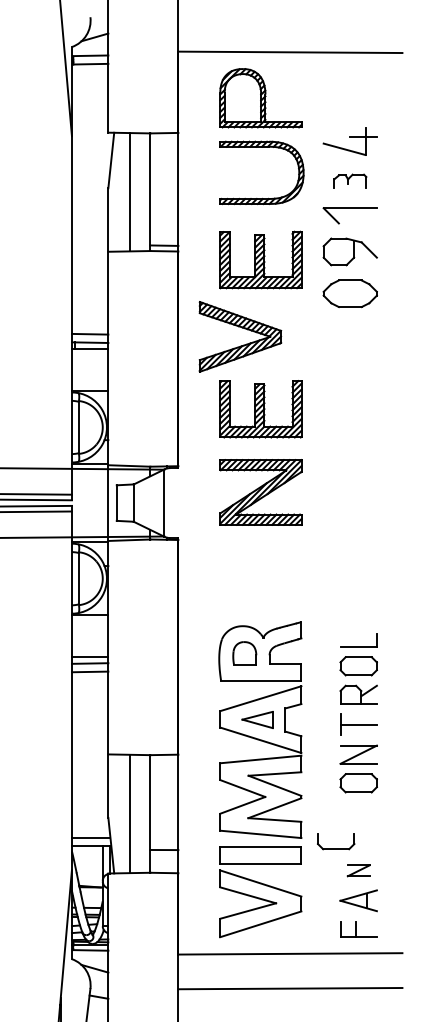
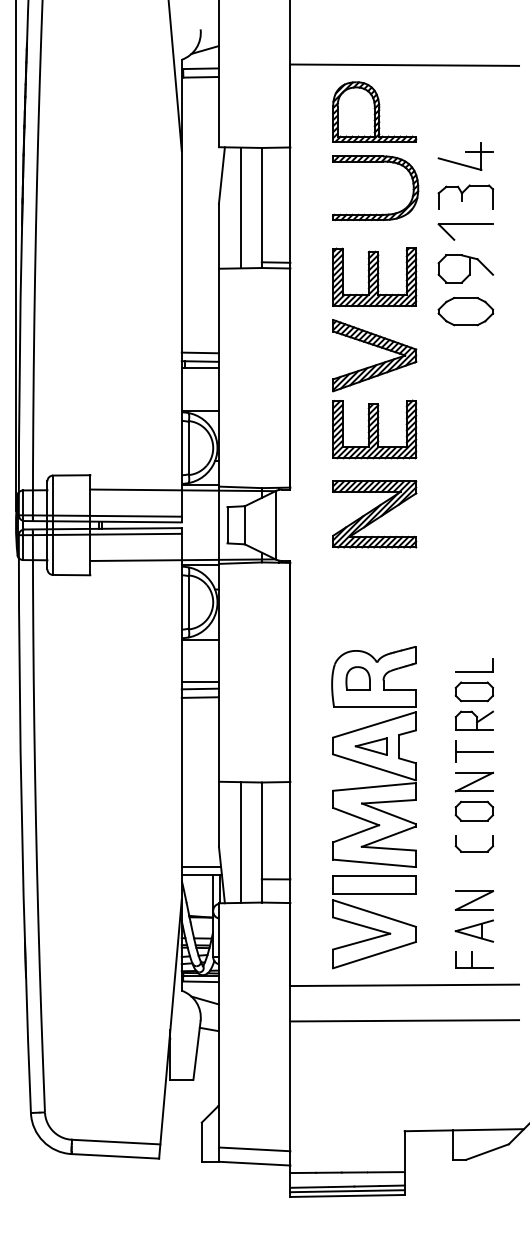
part: (349, 180) -> (465, 196), size x1.67
part: (243, 328) -> (377, 347), moved
part: (336, 849) -> (474, 851), moved
part: (358, 870) -> (474, 900), size x1.67

